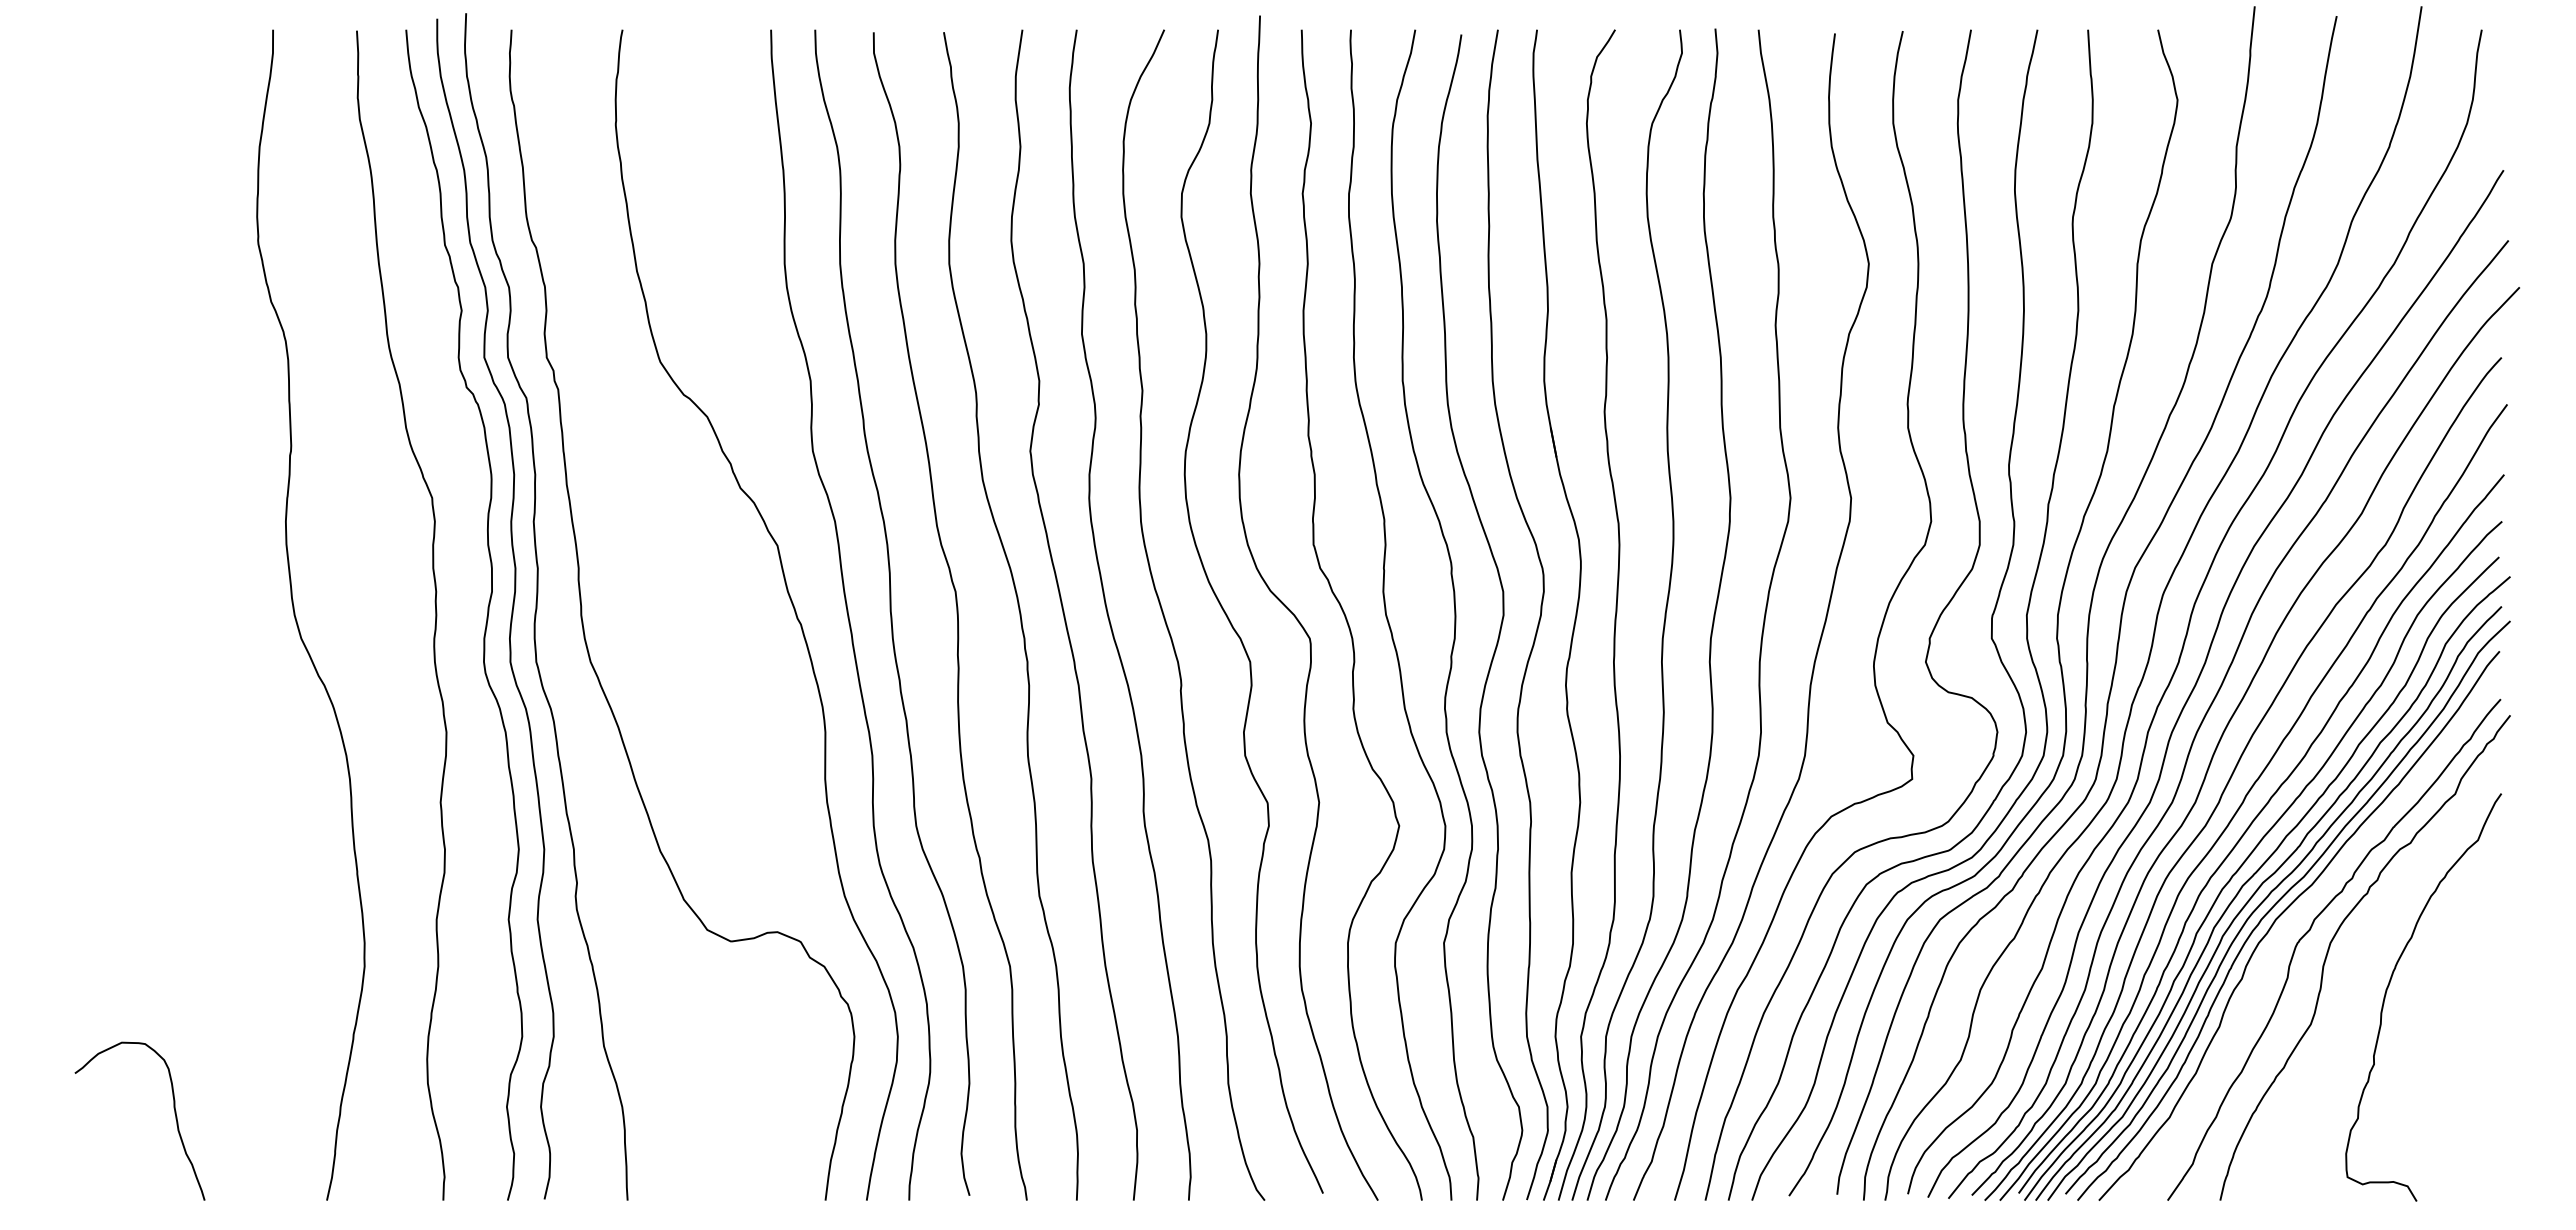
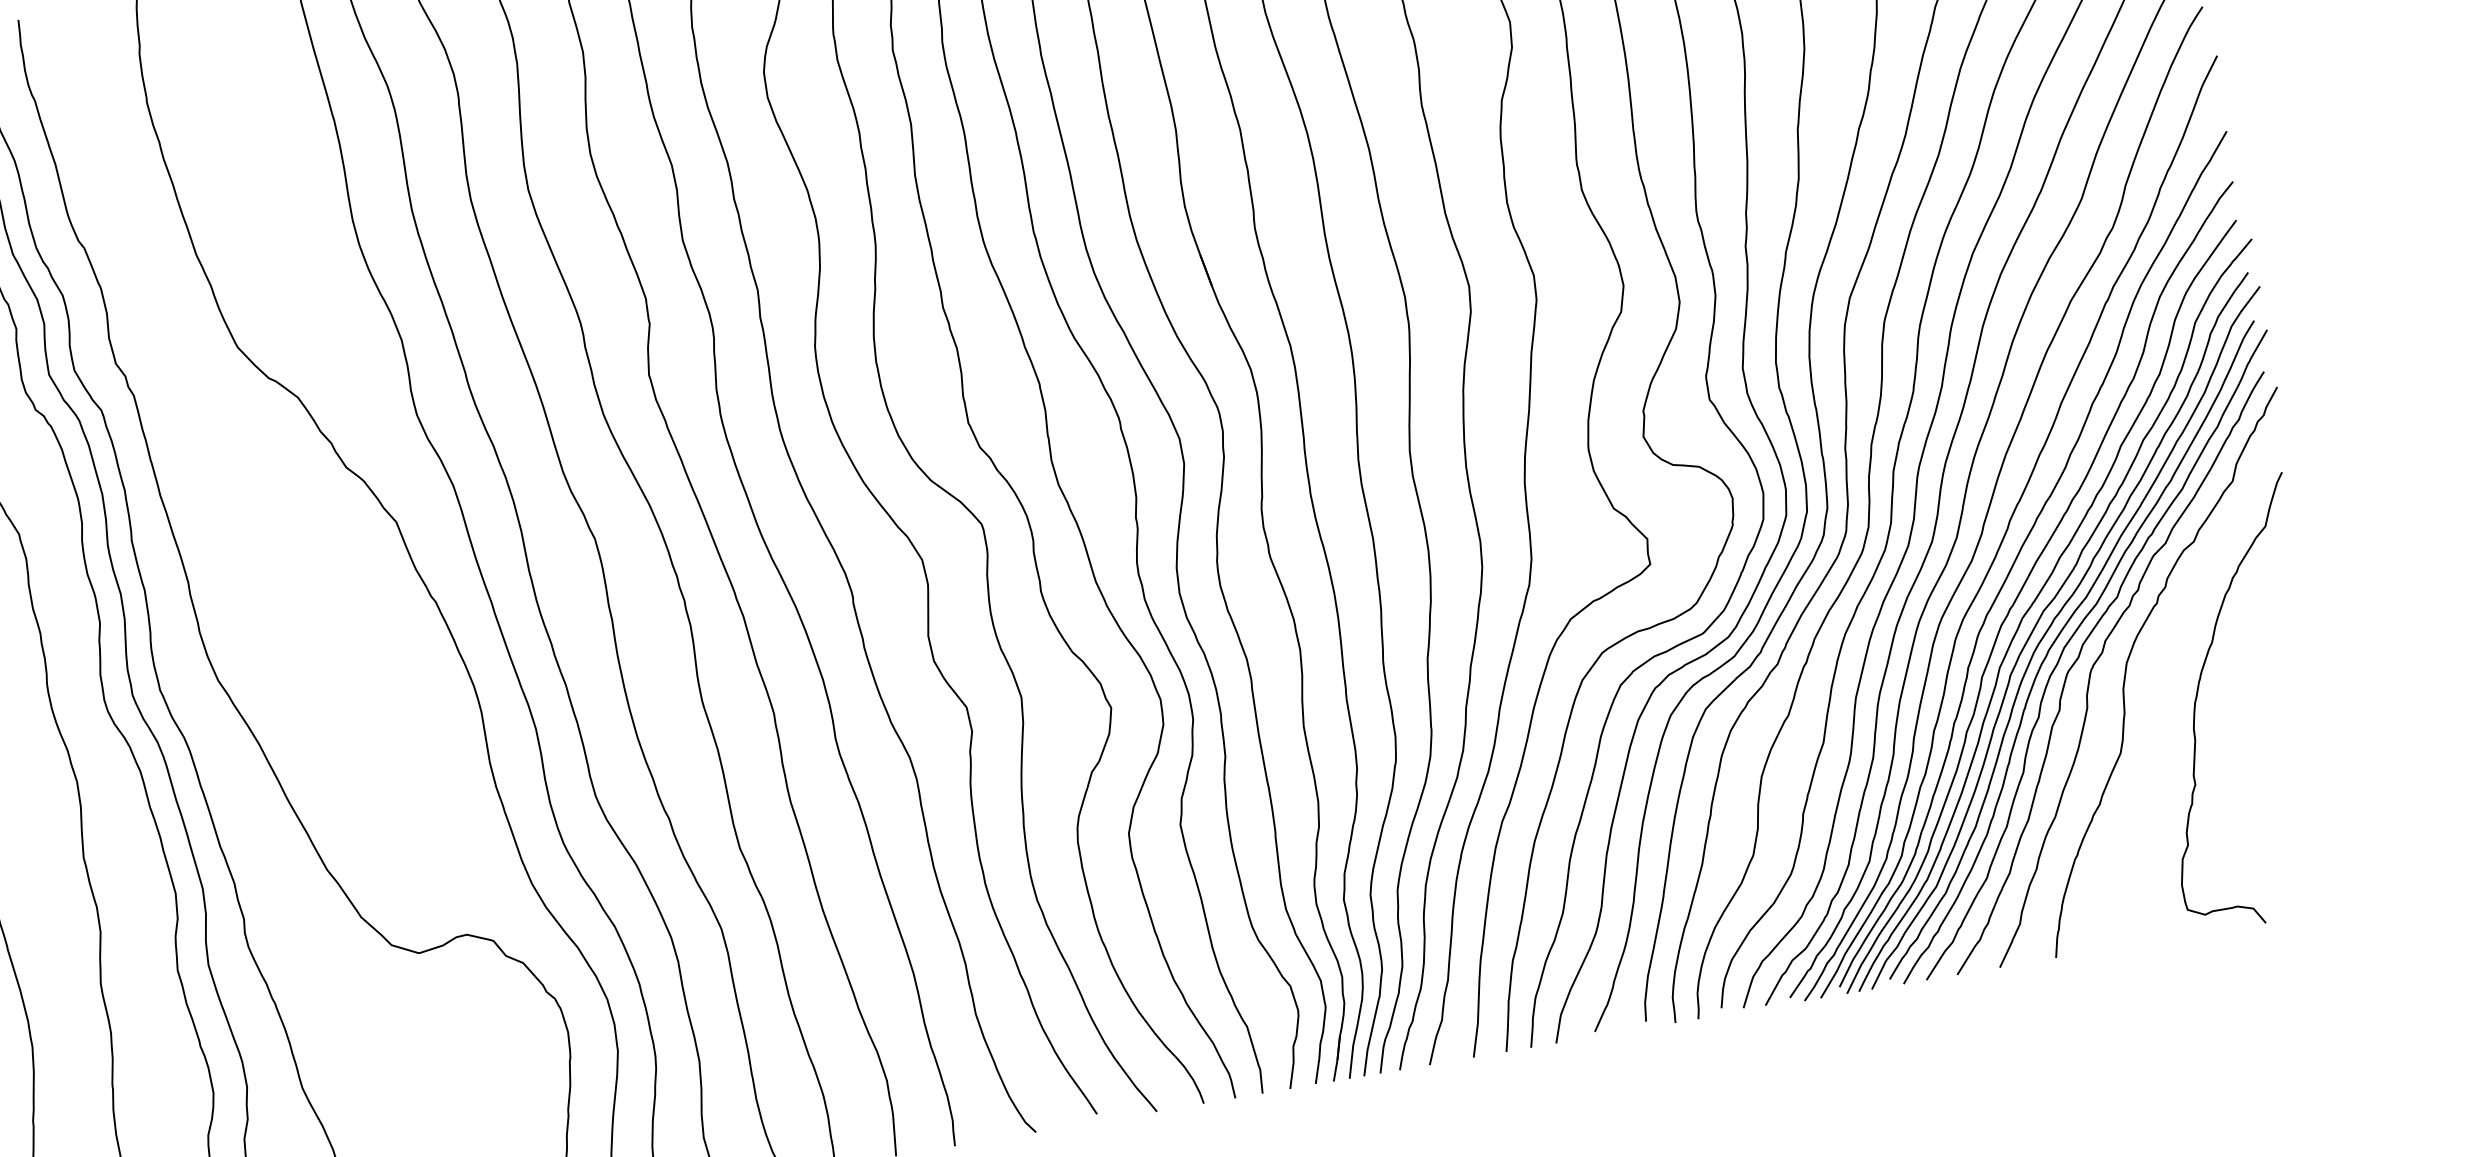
curve: (2301, 912) -> (2090, 635), added

